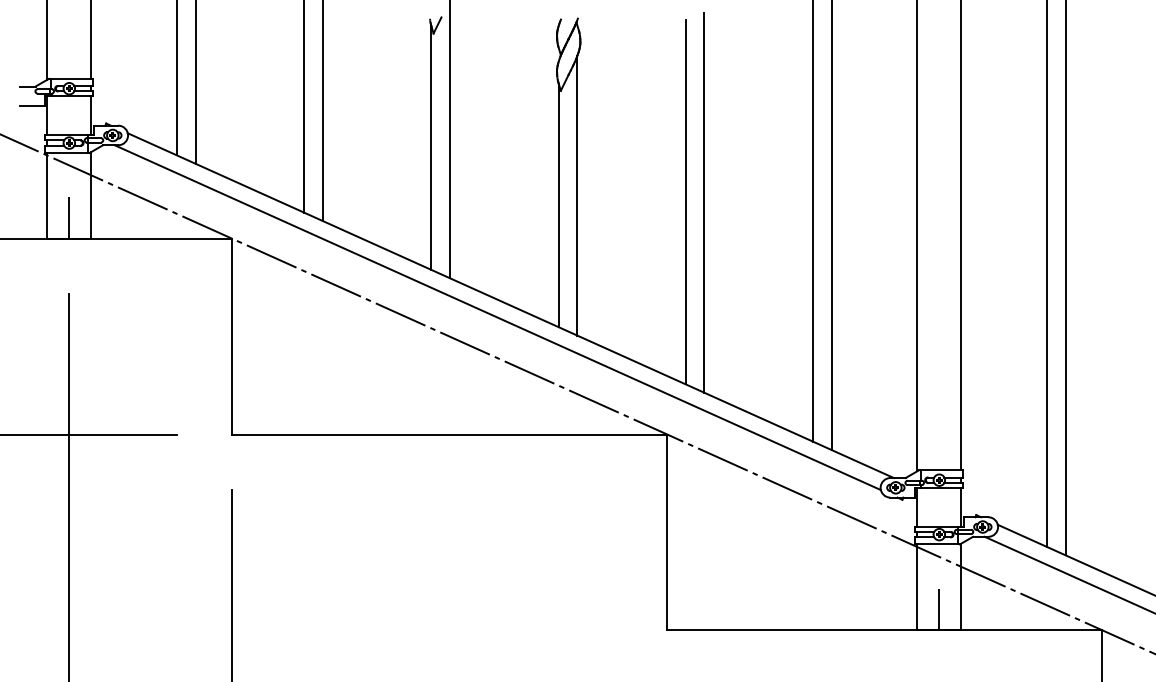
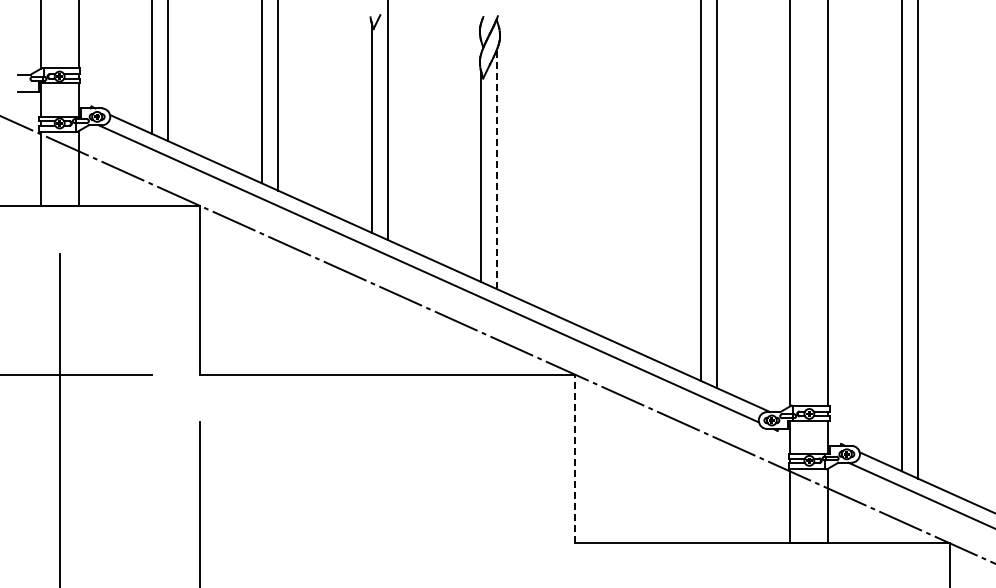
line: (577, 195) -> (497, 168), solid -> dashed
line: (686, 202) -> (591, 174), removed
line: (703, 202) -> (606, 174), removed
line: (69, 217) -> (59, 187), removed
line: (667, 531) -> (575, 458), solid -> dashed
line: (939, 609) -> (809, 525), removed

